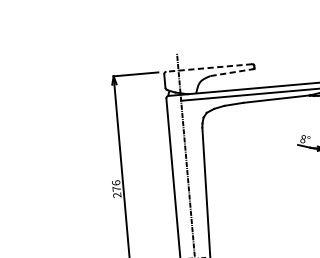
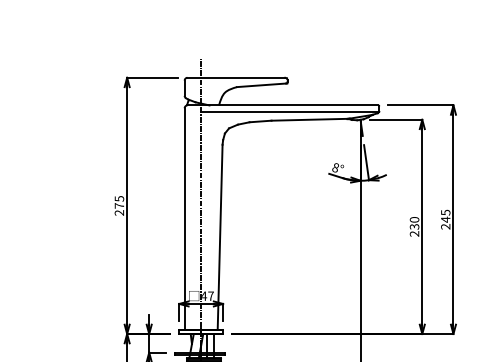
line: (209, 67) -> (236, 77), dashed -> solid
line: (231, 72) -> (261, 85), dashed -> solid
text: (116, 182) -> (119, 198), 276 -> 275

